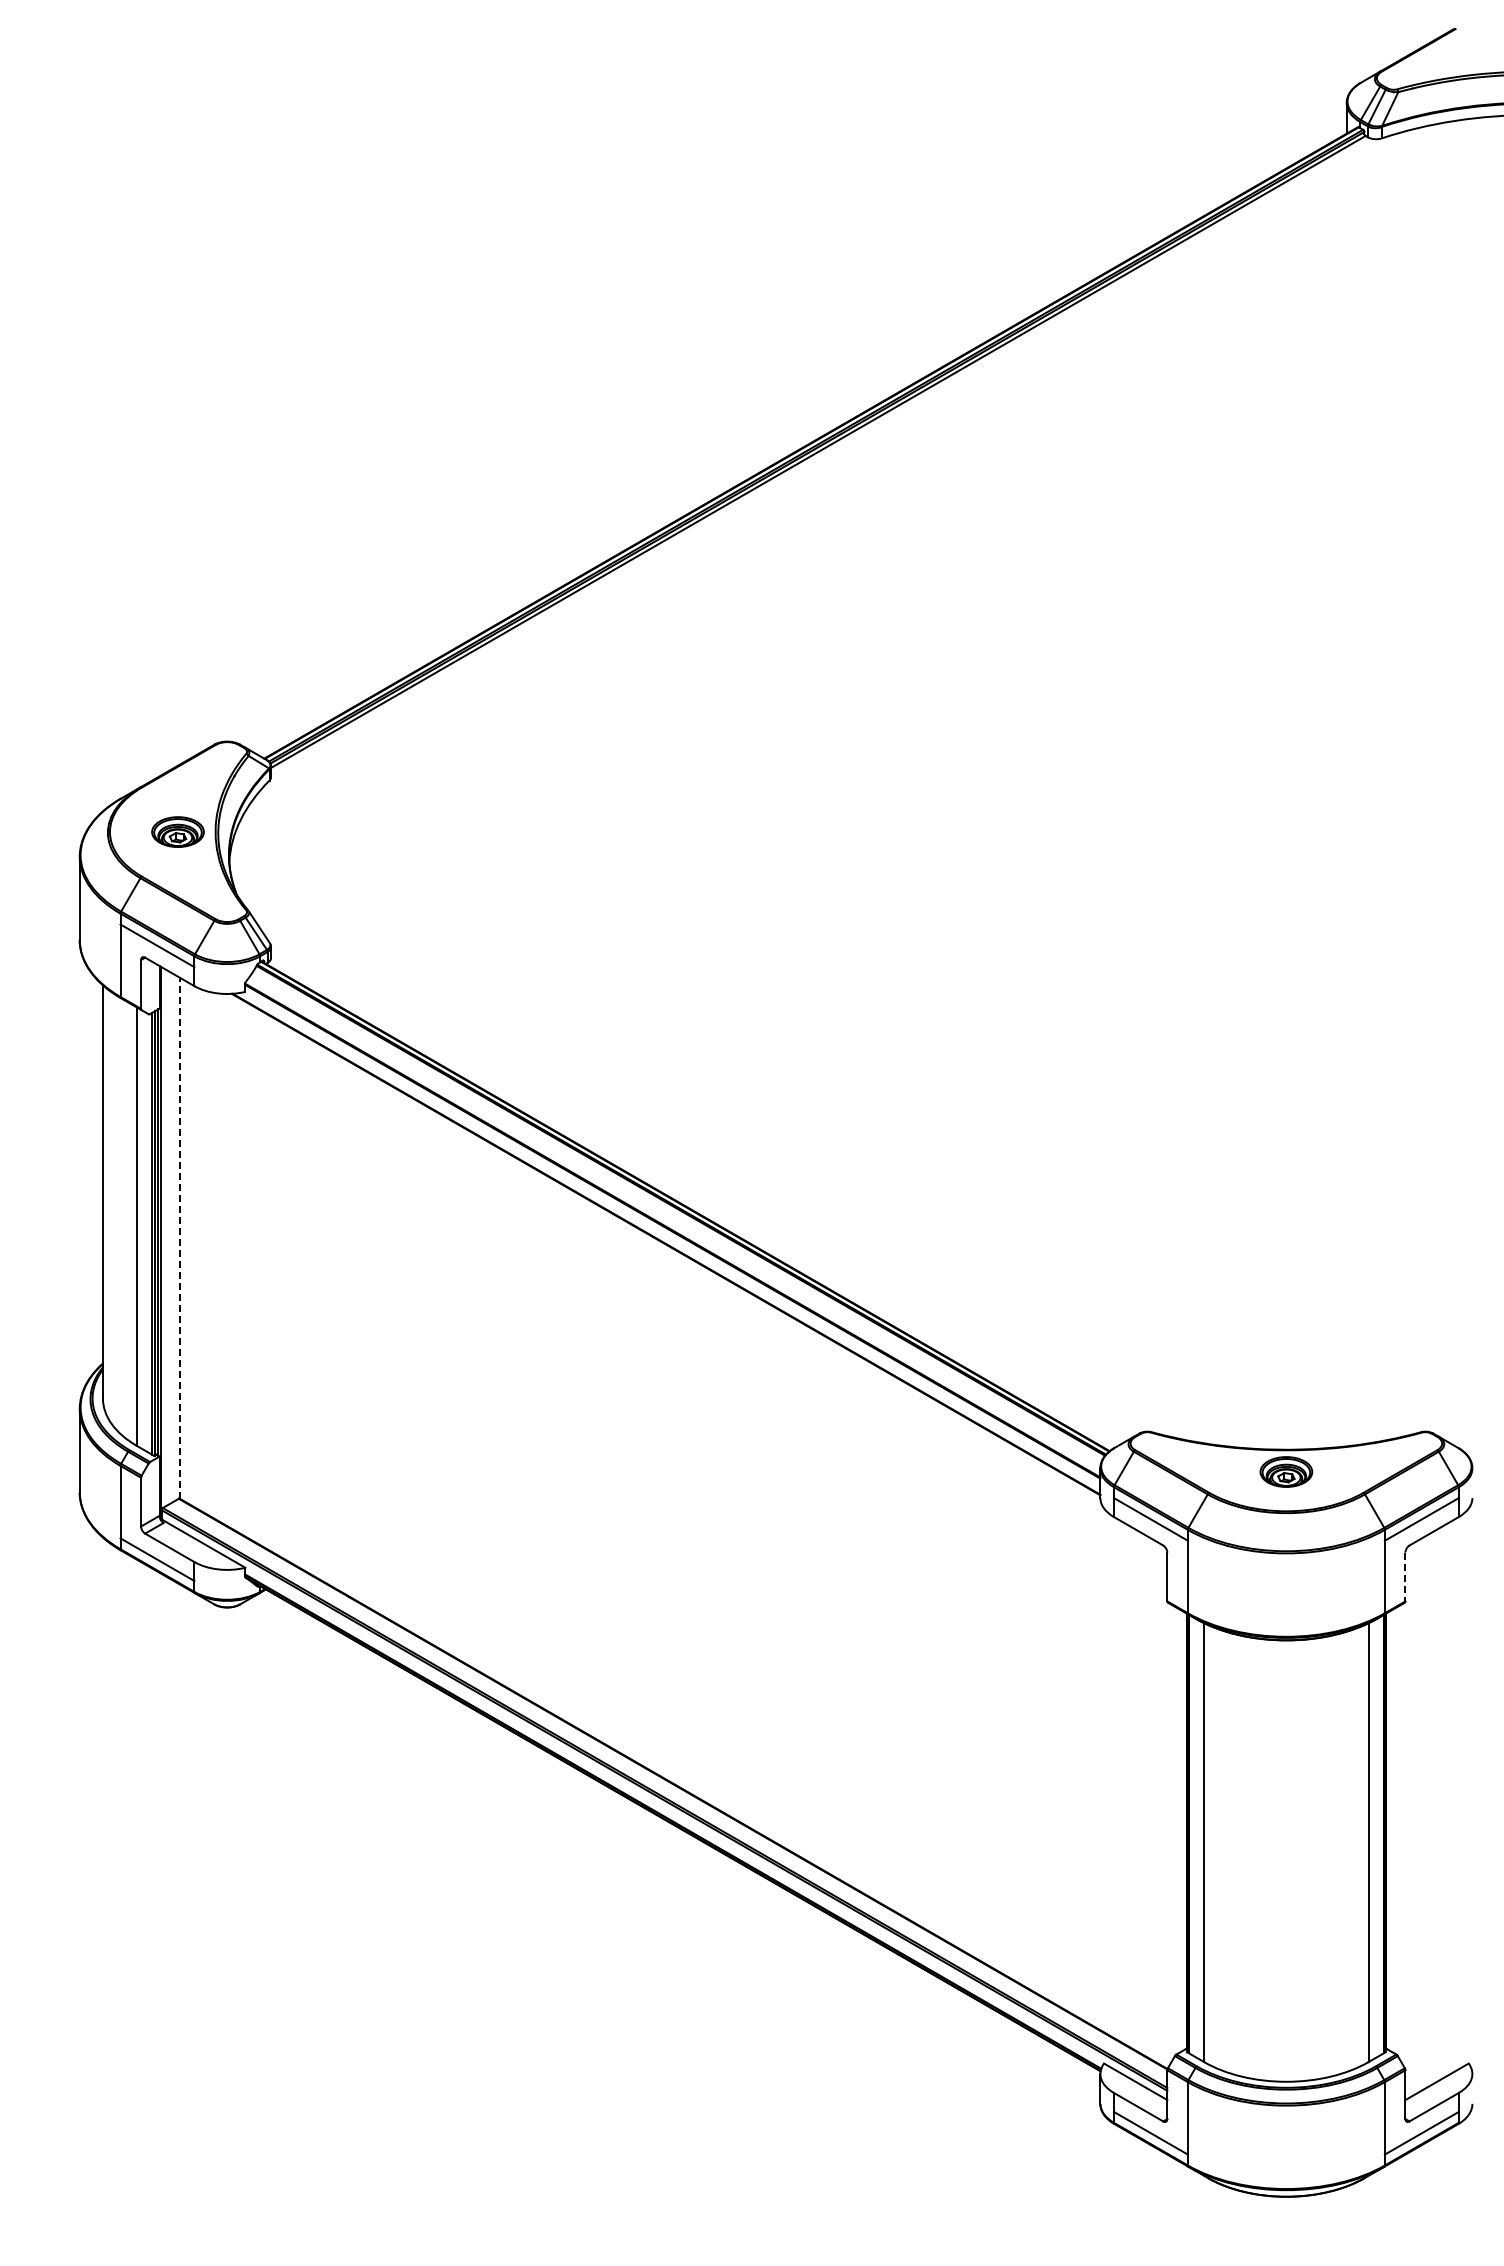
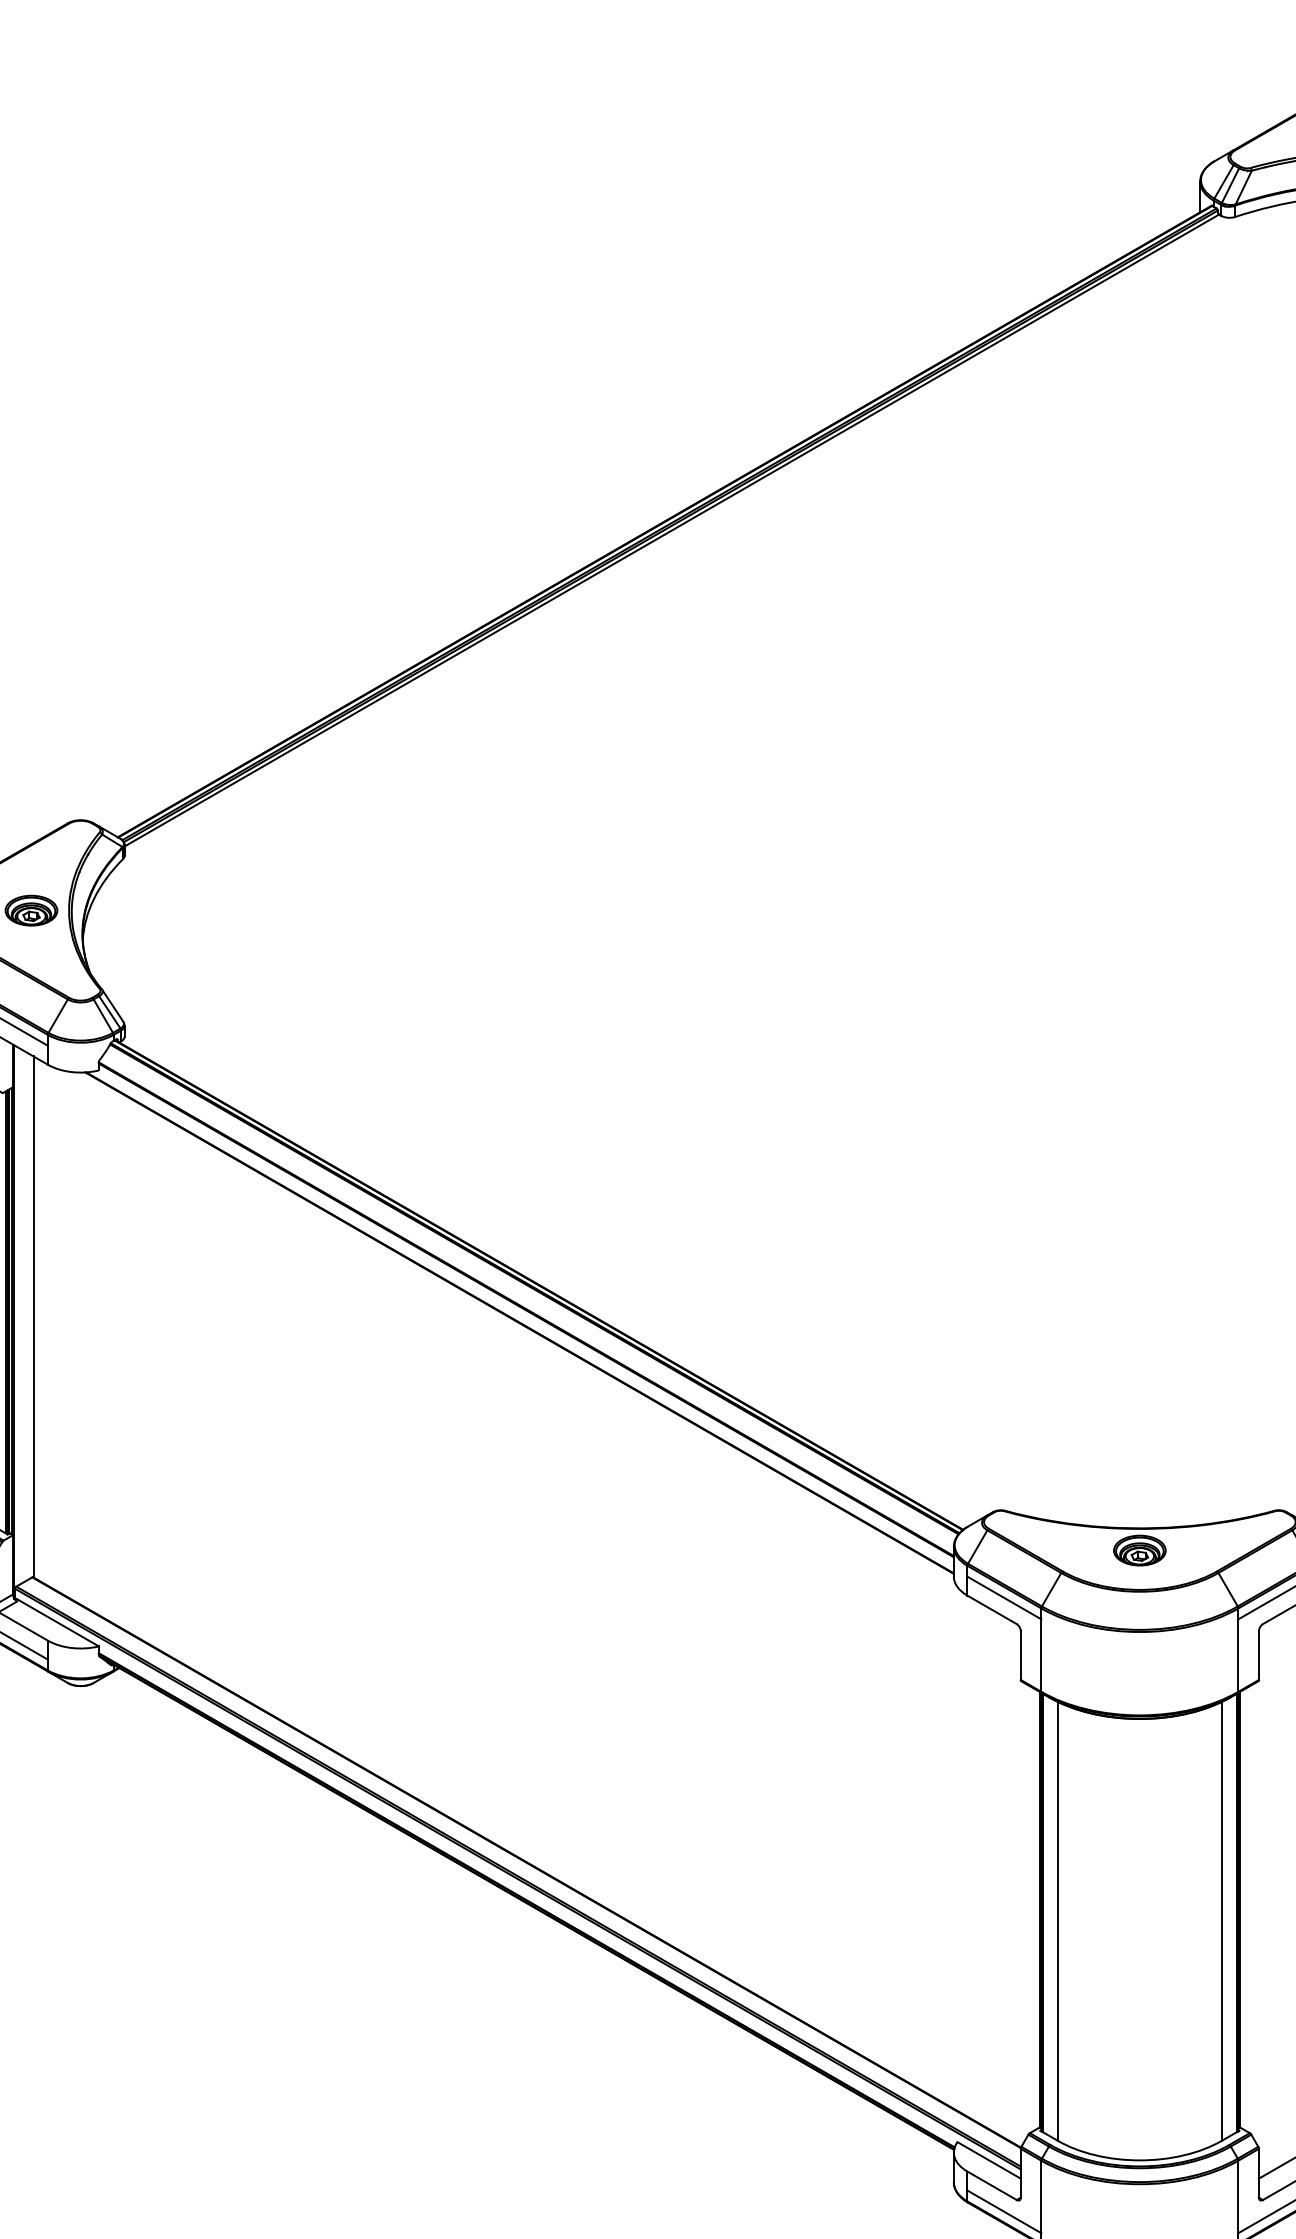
line: (180, 1238) -> (33, 1317), dashed -> solid
line: (1405, 1577) -> (1258, 1656), dashed -> solid

